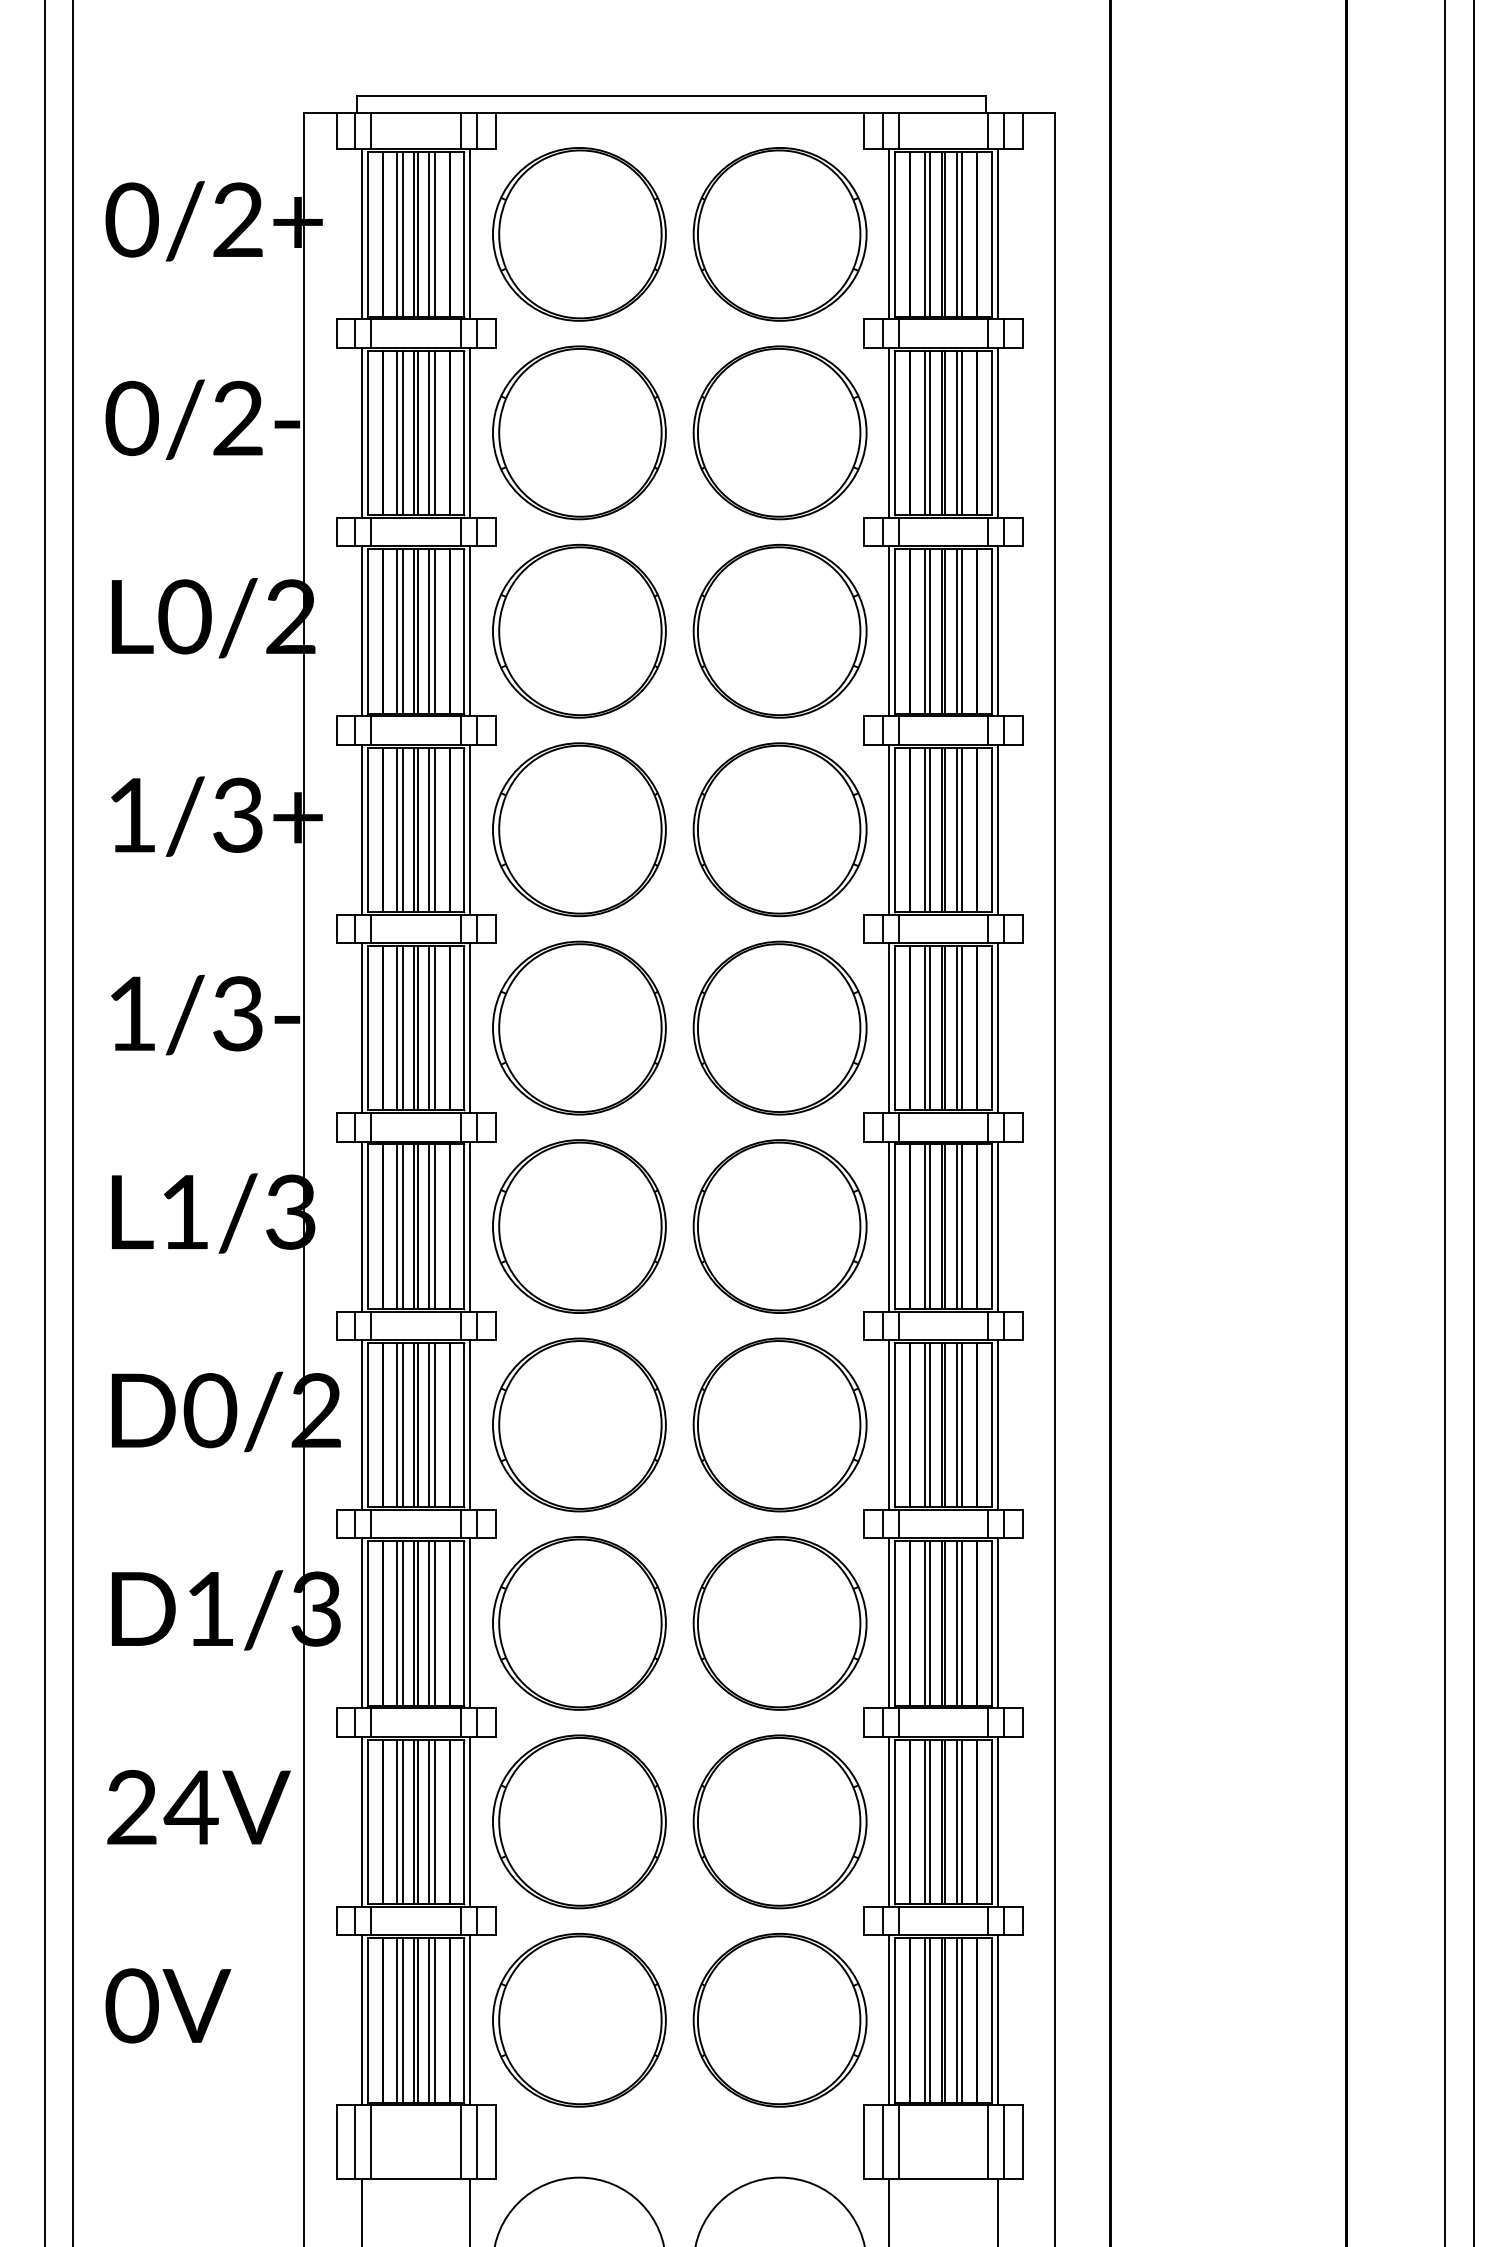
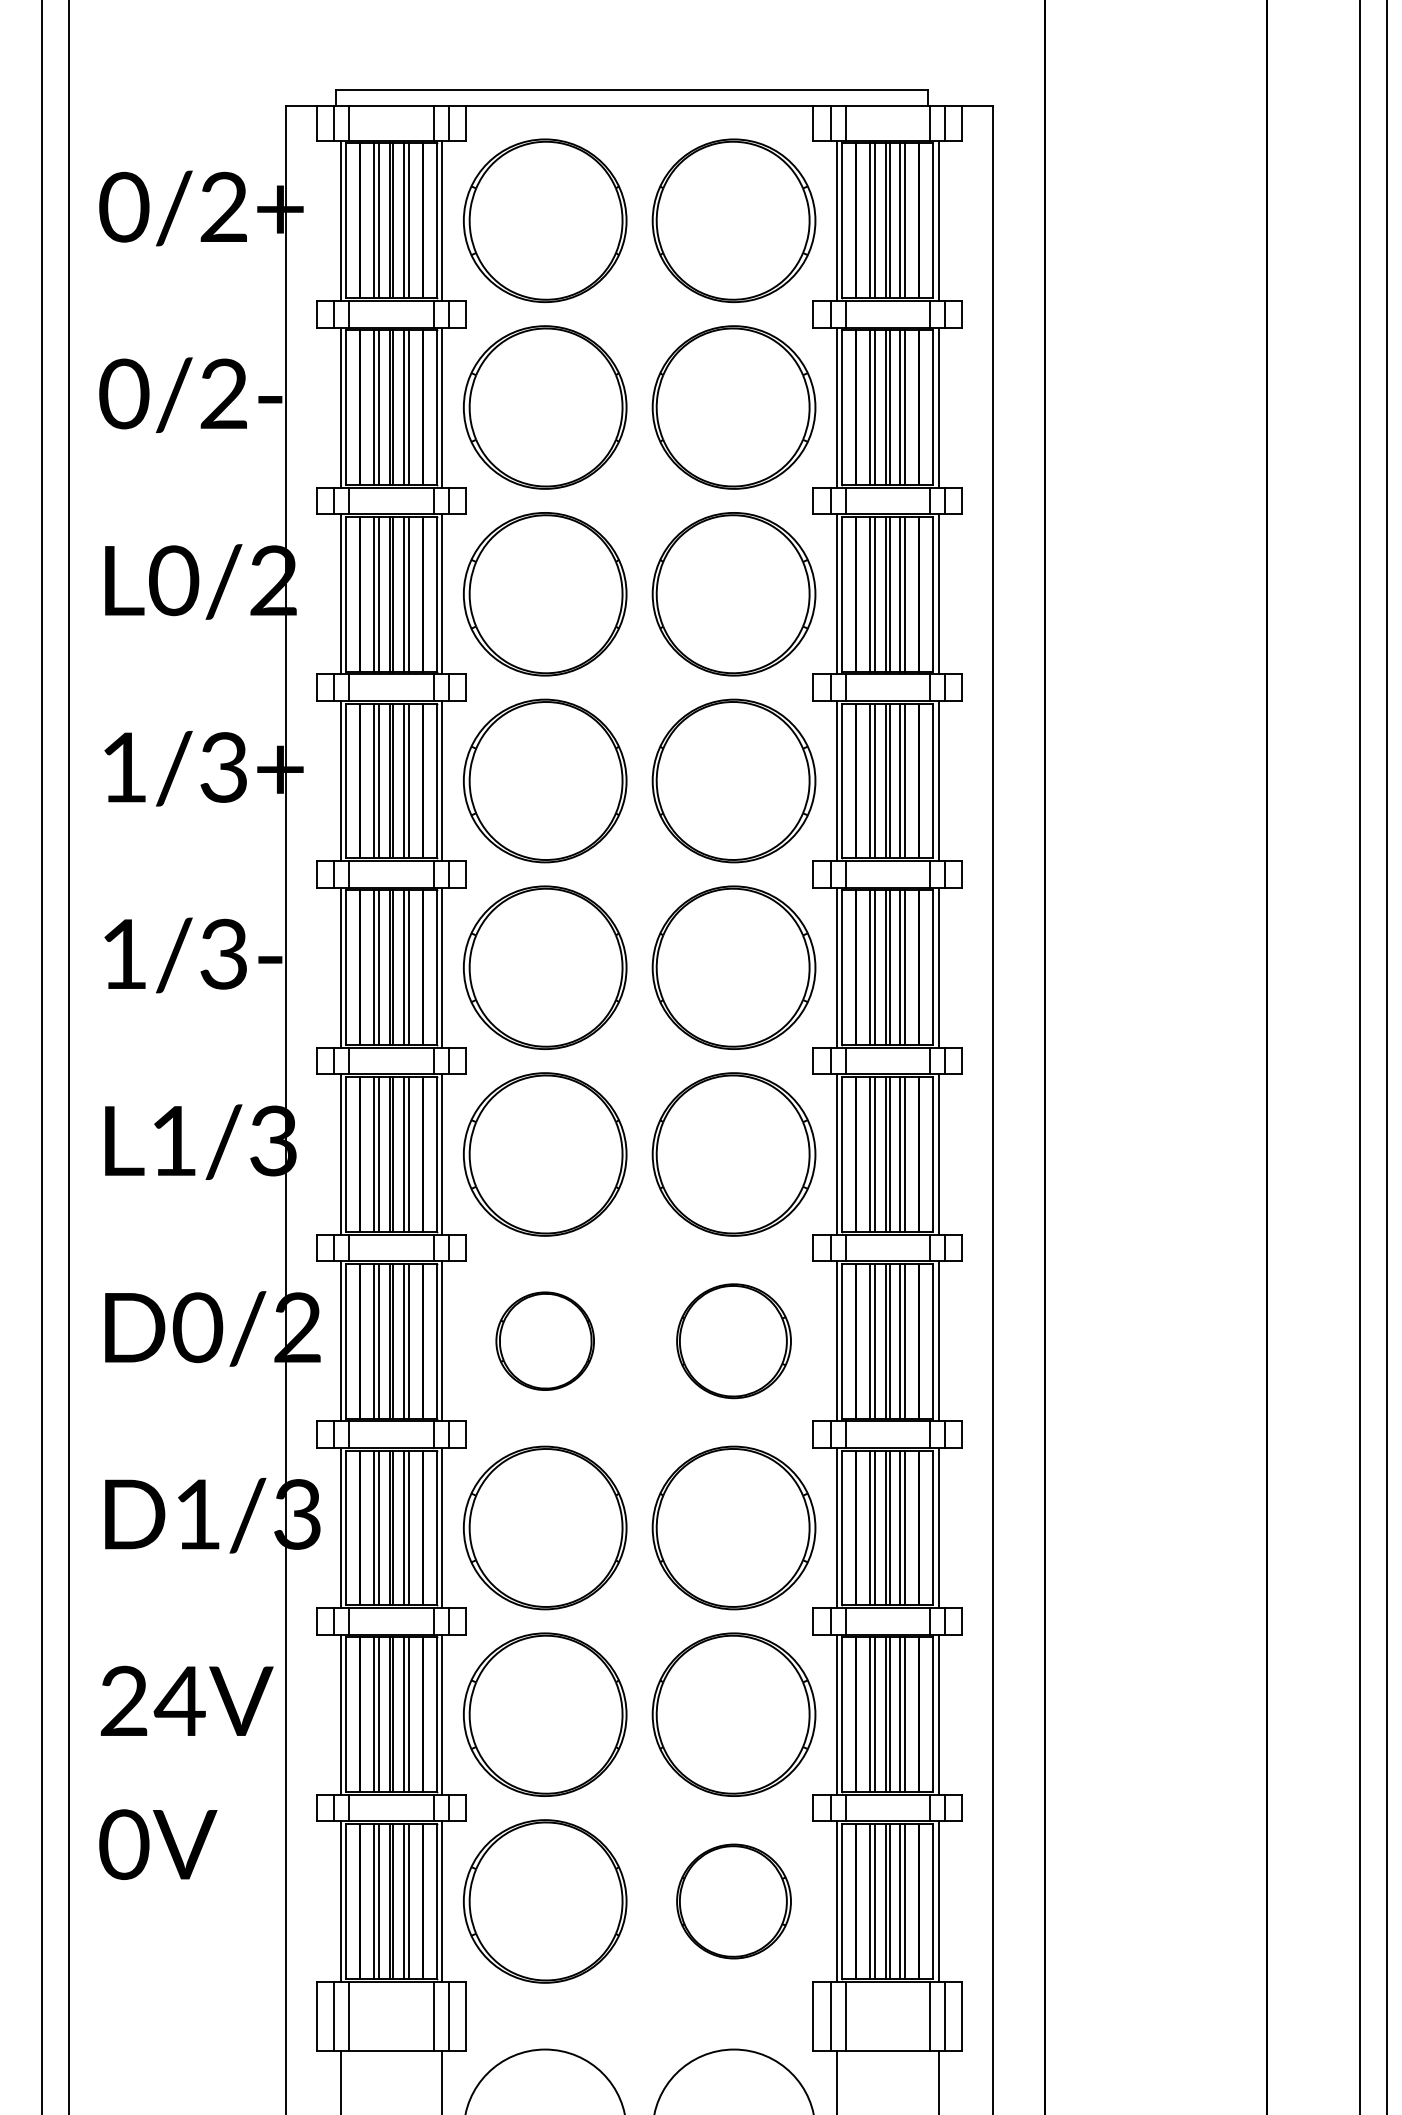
part: (579, 1424) -> (545, 1340), size x0.6
part: (779, 1424) -> (733, 1340), size x0.7
text: (168, 2005) -> (158, 1844), moved
part: (779, 2020) -> (733, 1901), size x0.7

